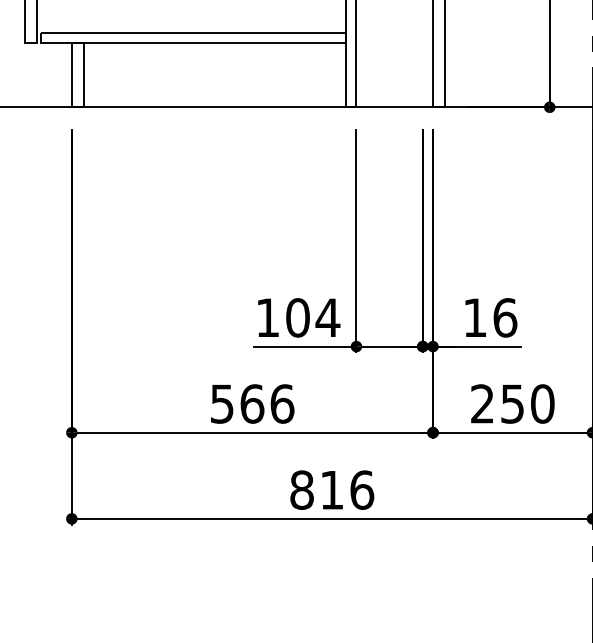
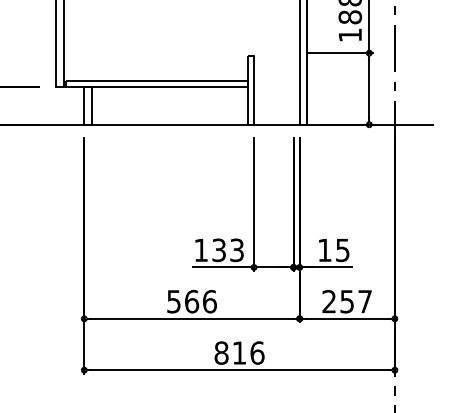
text: (313, 318) -> (228, 250), 104 -> 133
text: (504, 318) -> (342, 250), 16 -> 15
text: (543, 403) -> (365, 301), 250 -> 257

